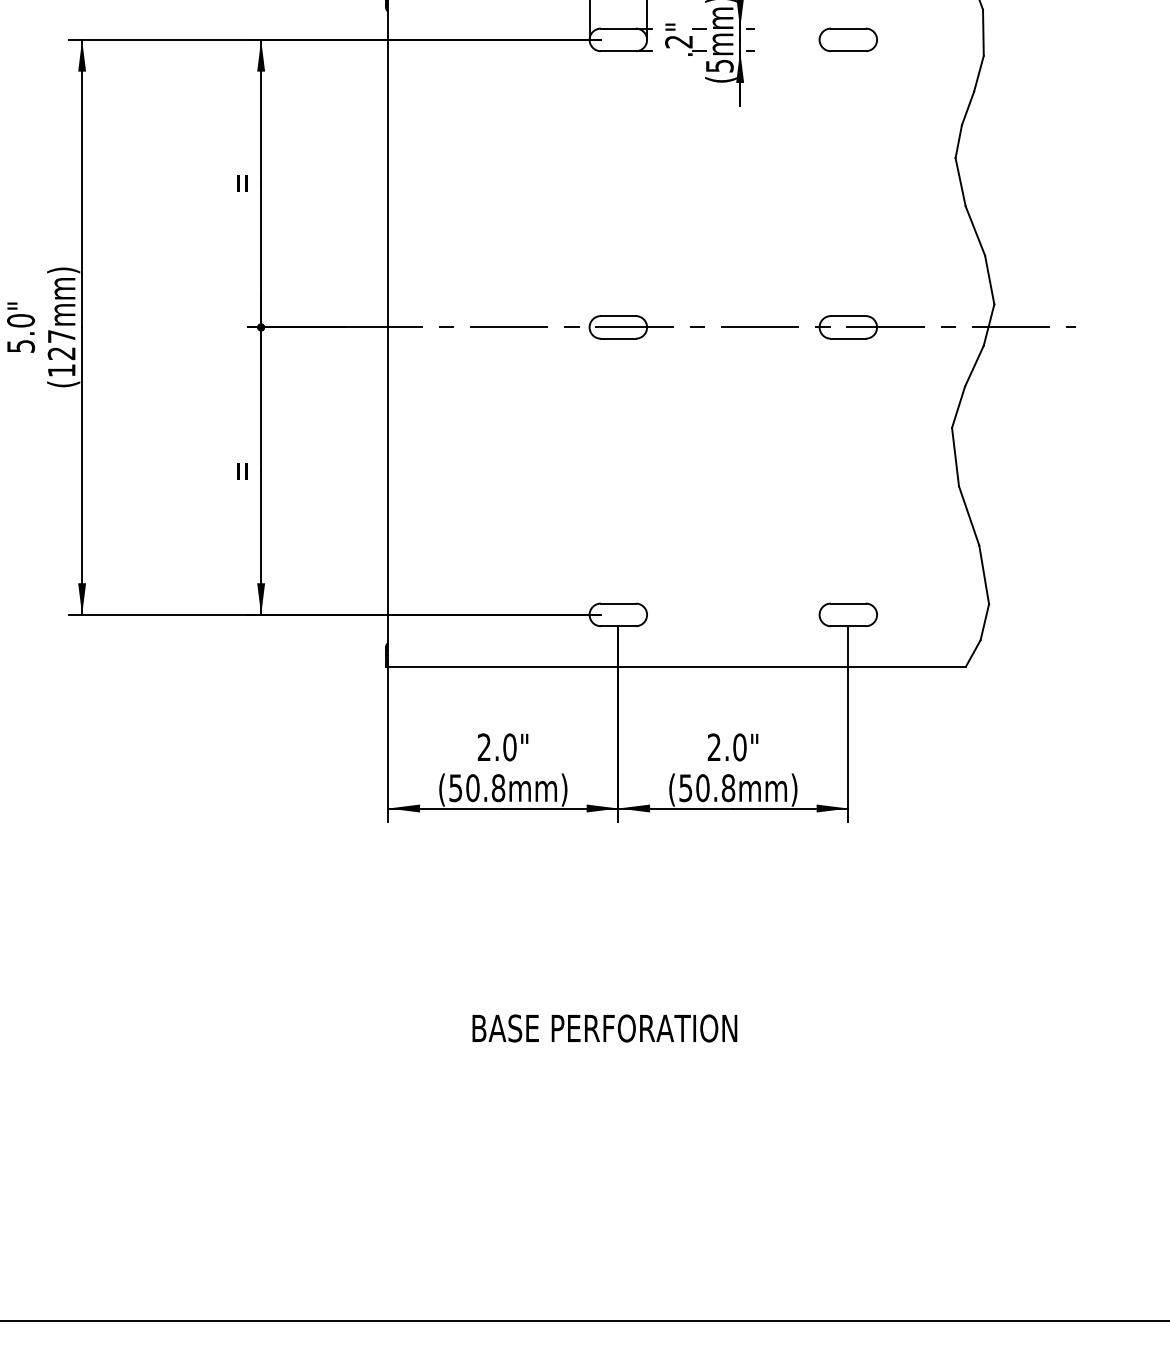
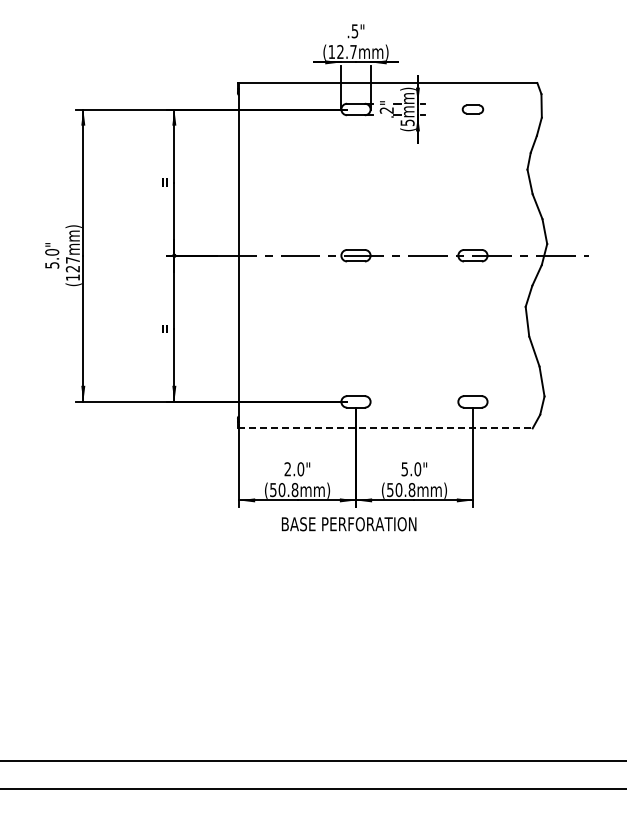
part: (847, 39) -> (472, 109), size x0.7
line: (676, 667) -> (385, 428), solid -> dashed
text: (713, 747) -> (404, 469), 2.0" -> 5.0"
text: (603, 1028) -> (348, 524), moved

